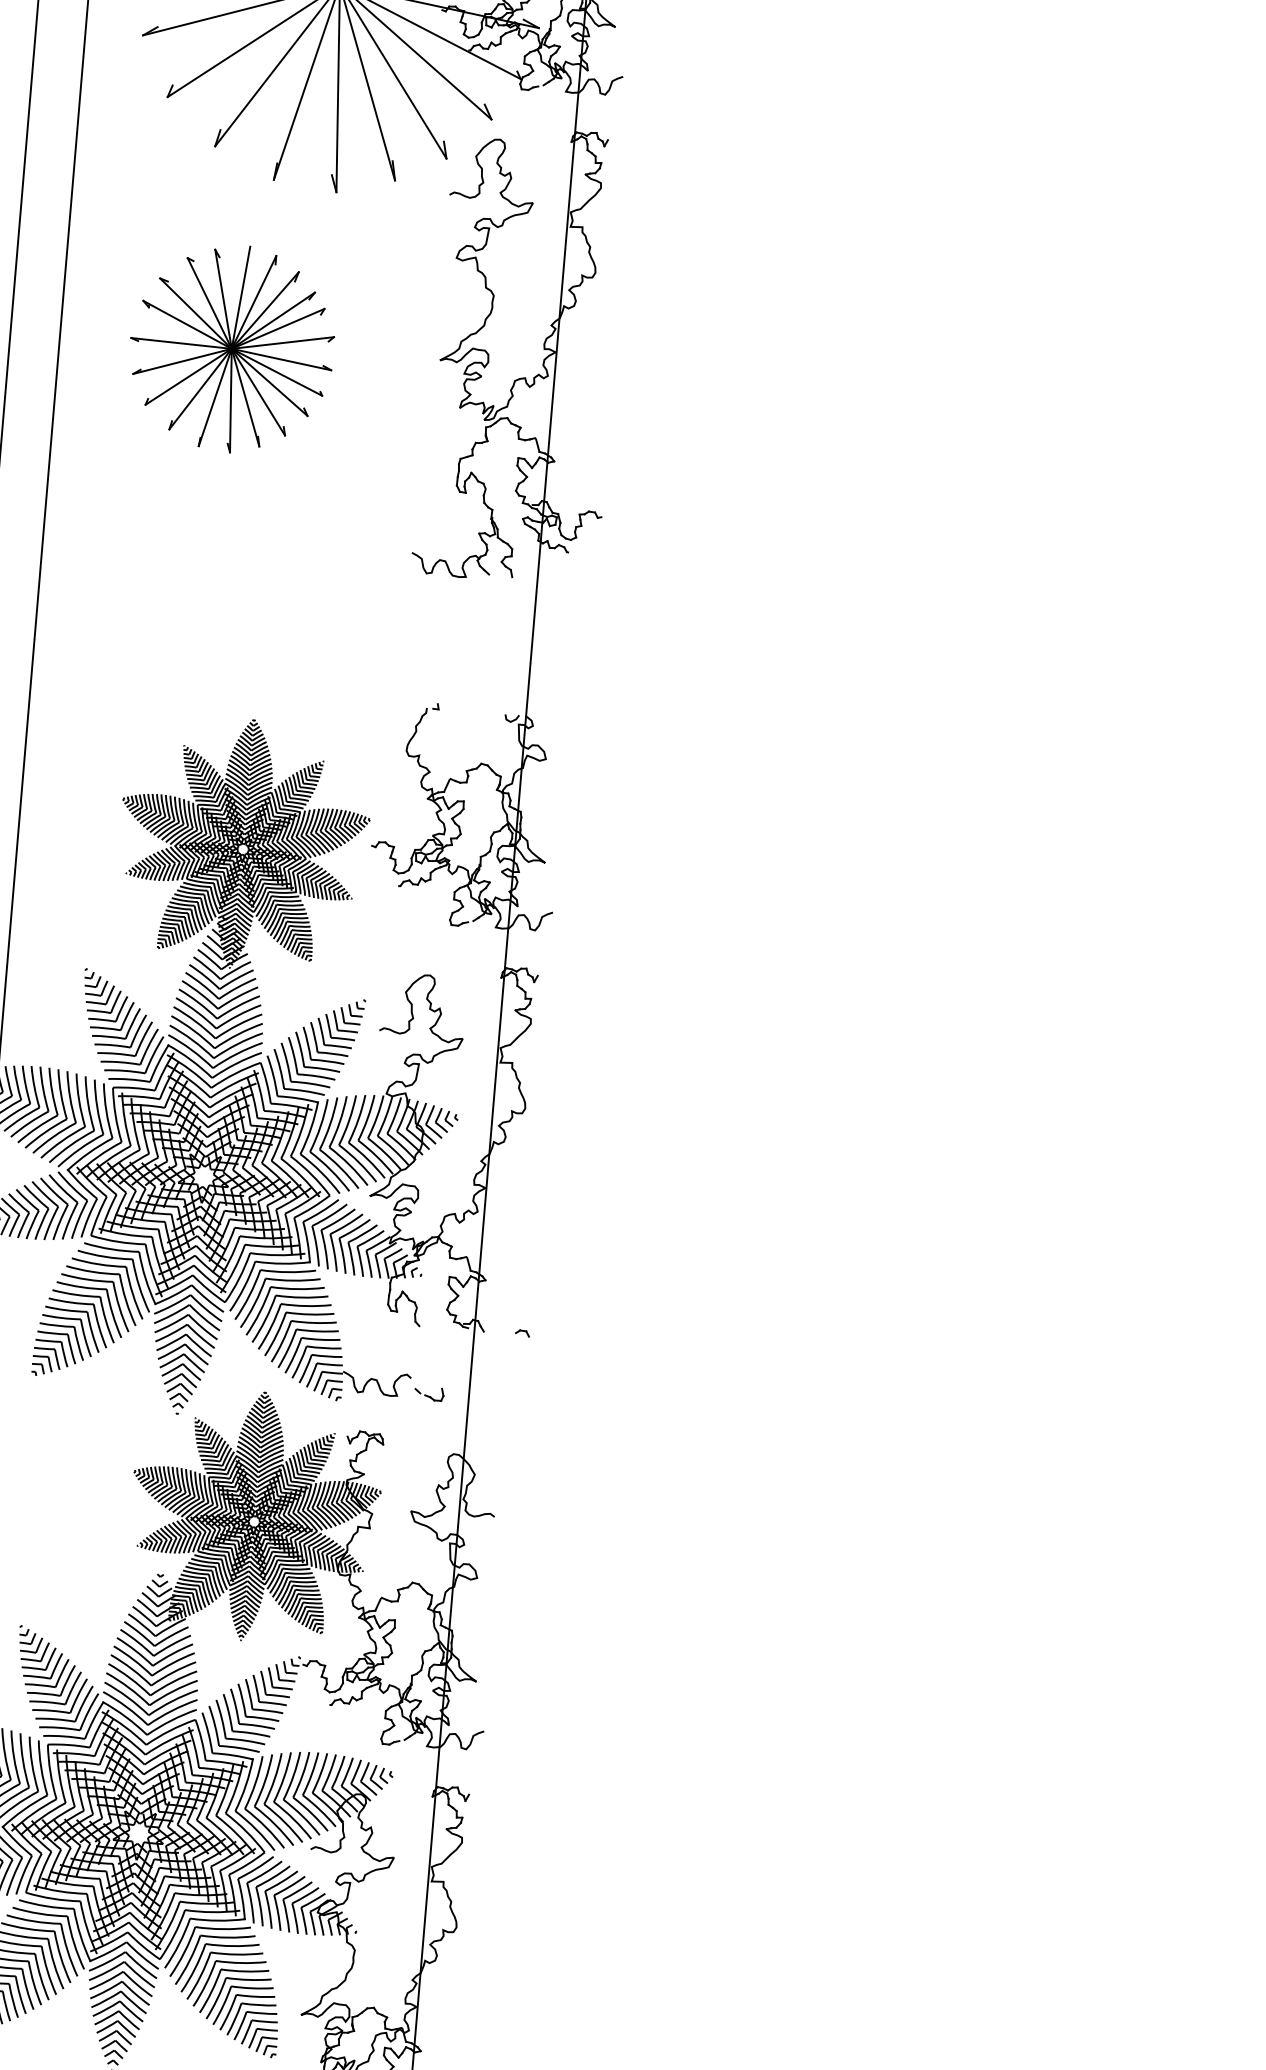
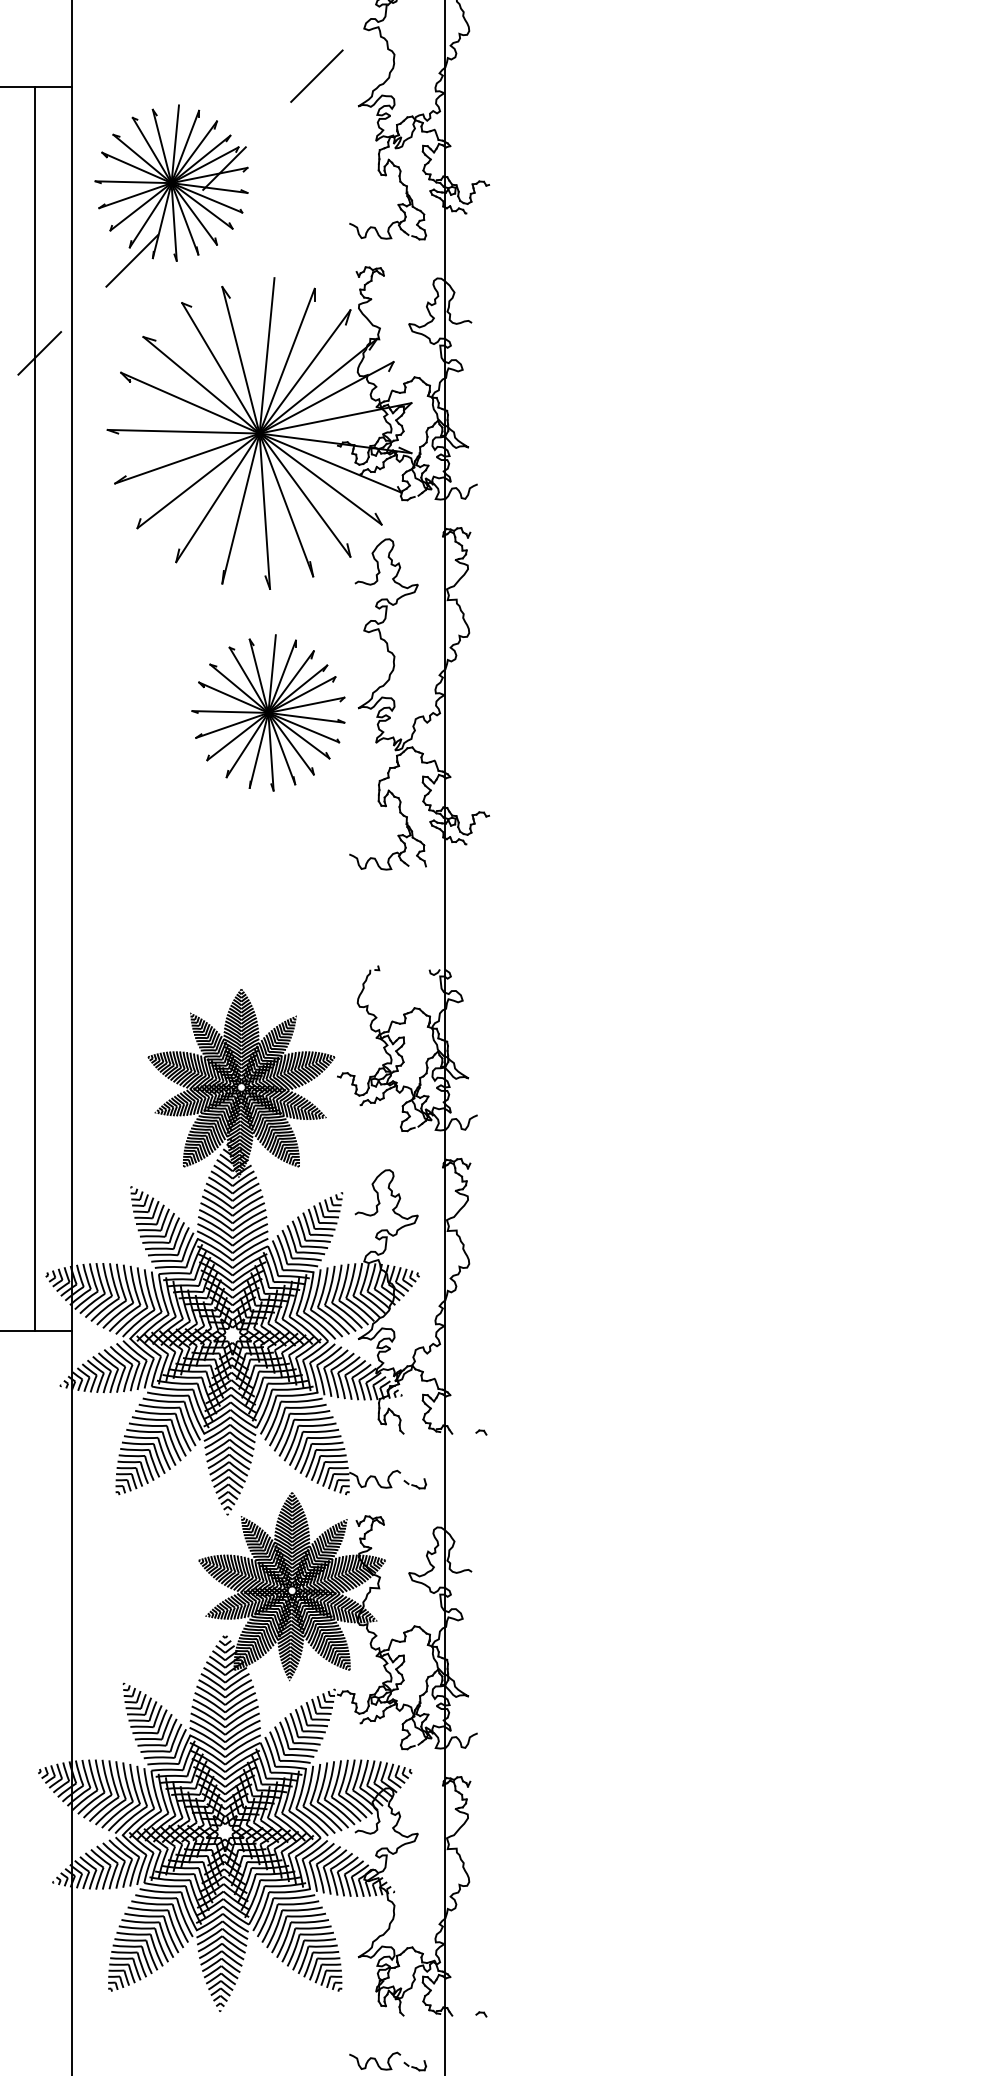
part: (231, 348) -> (268, 712), moved

